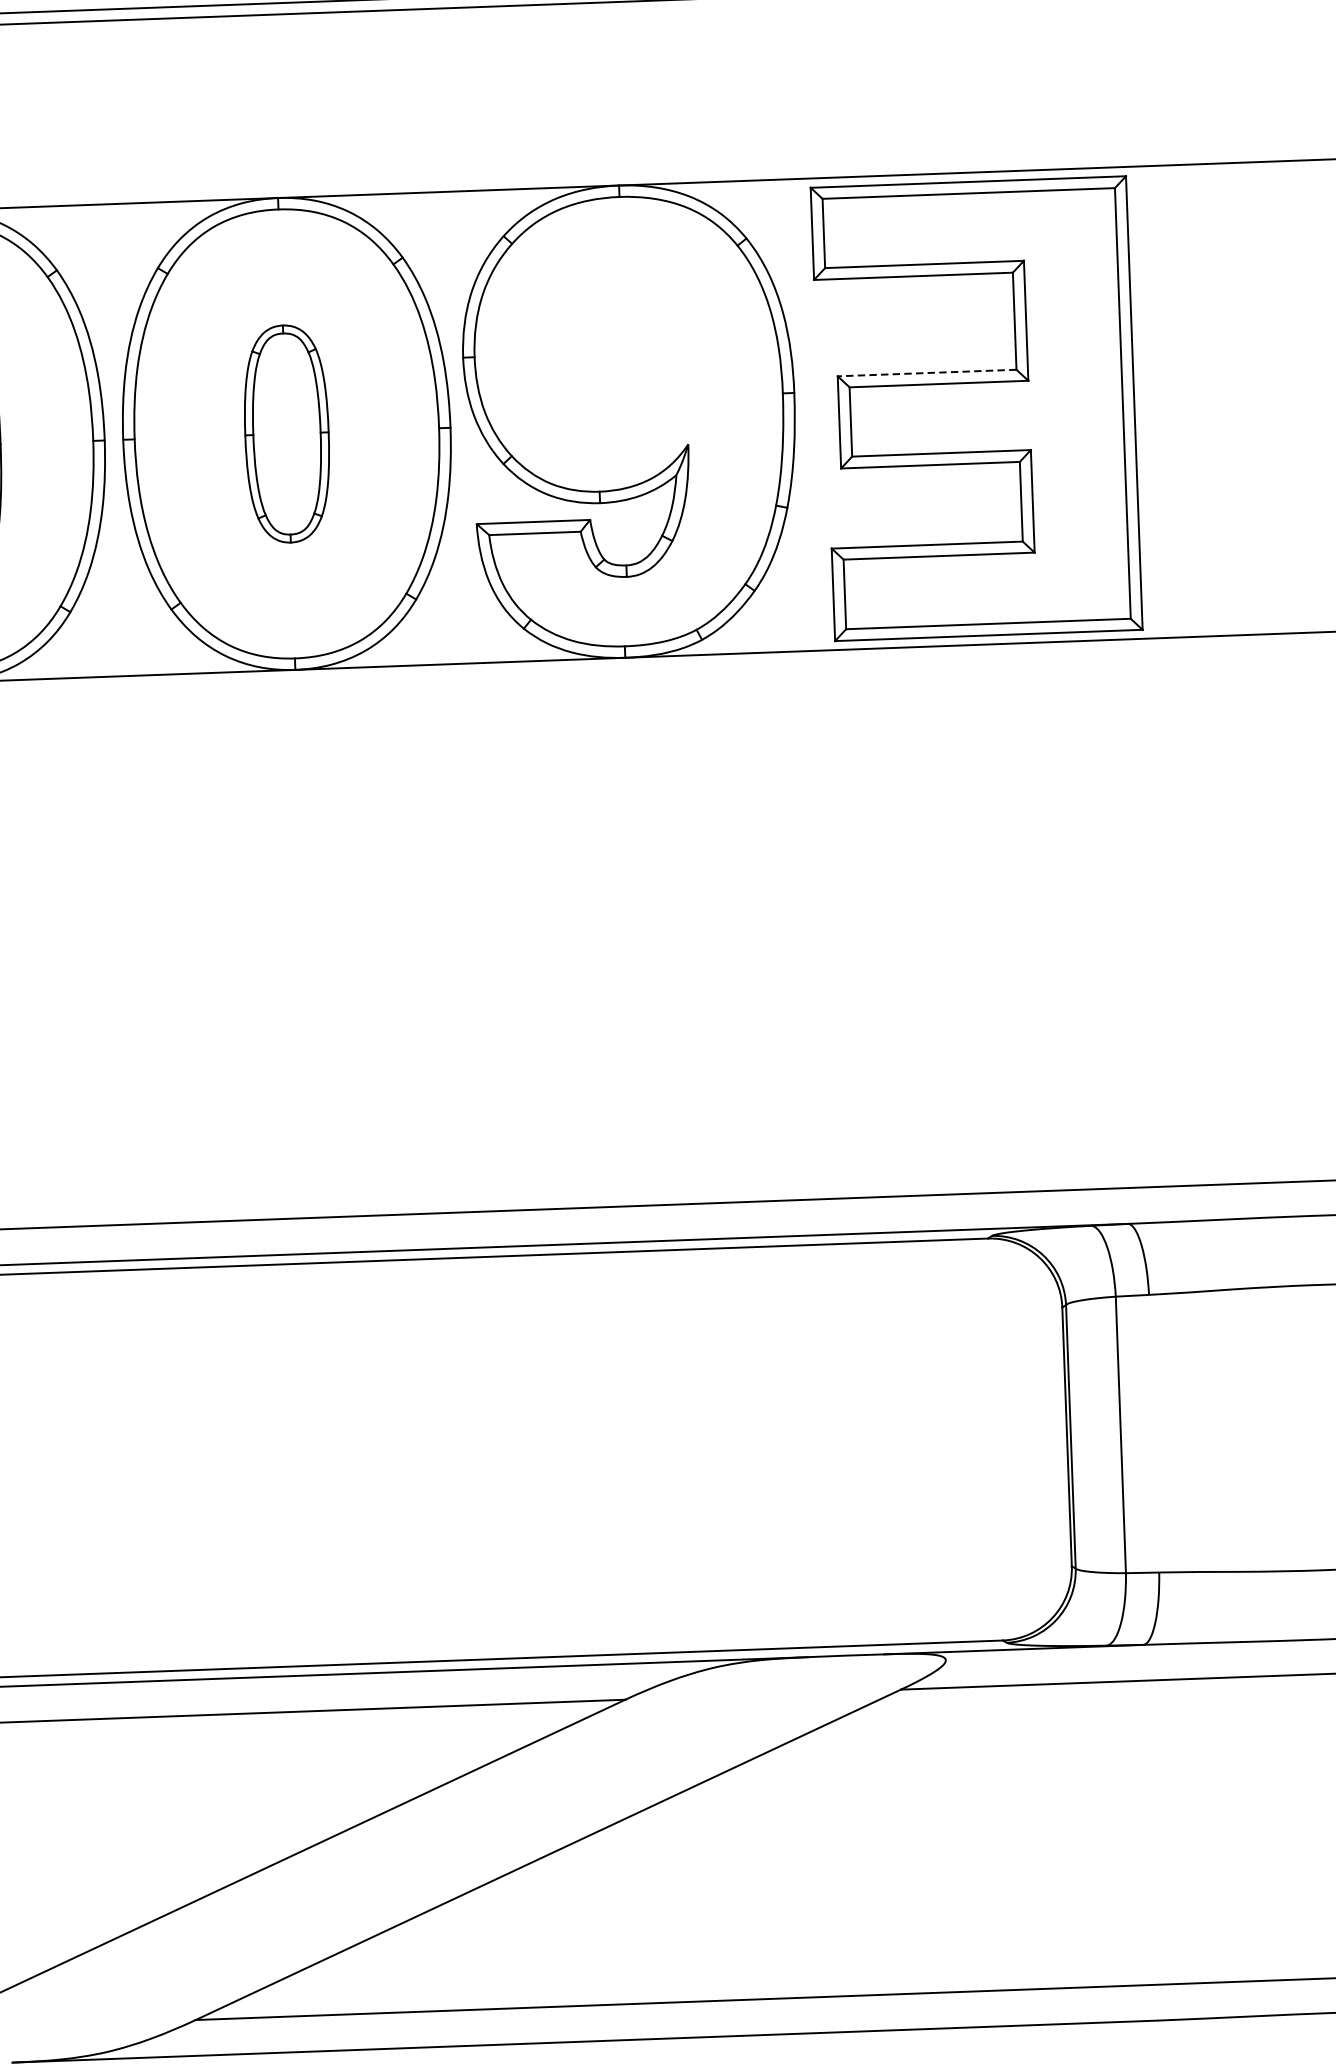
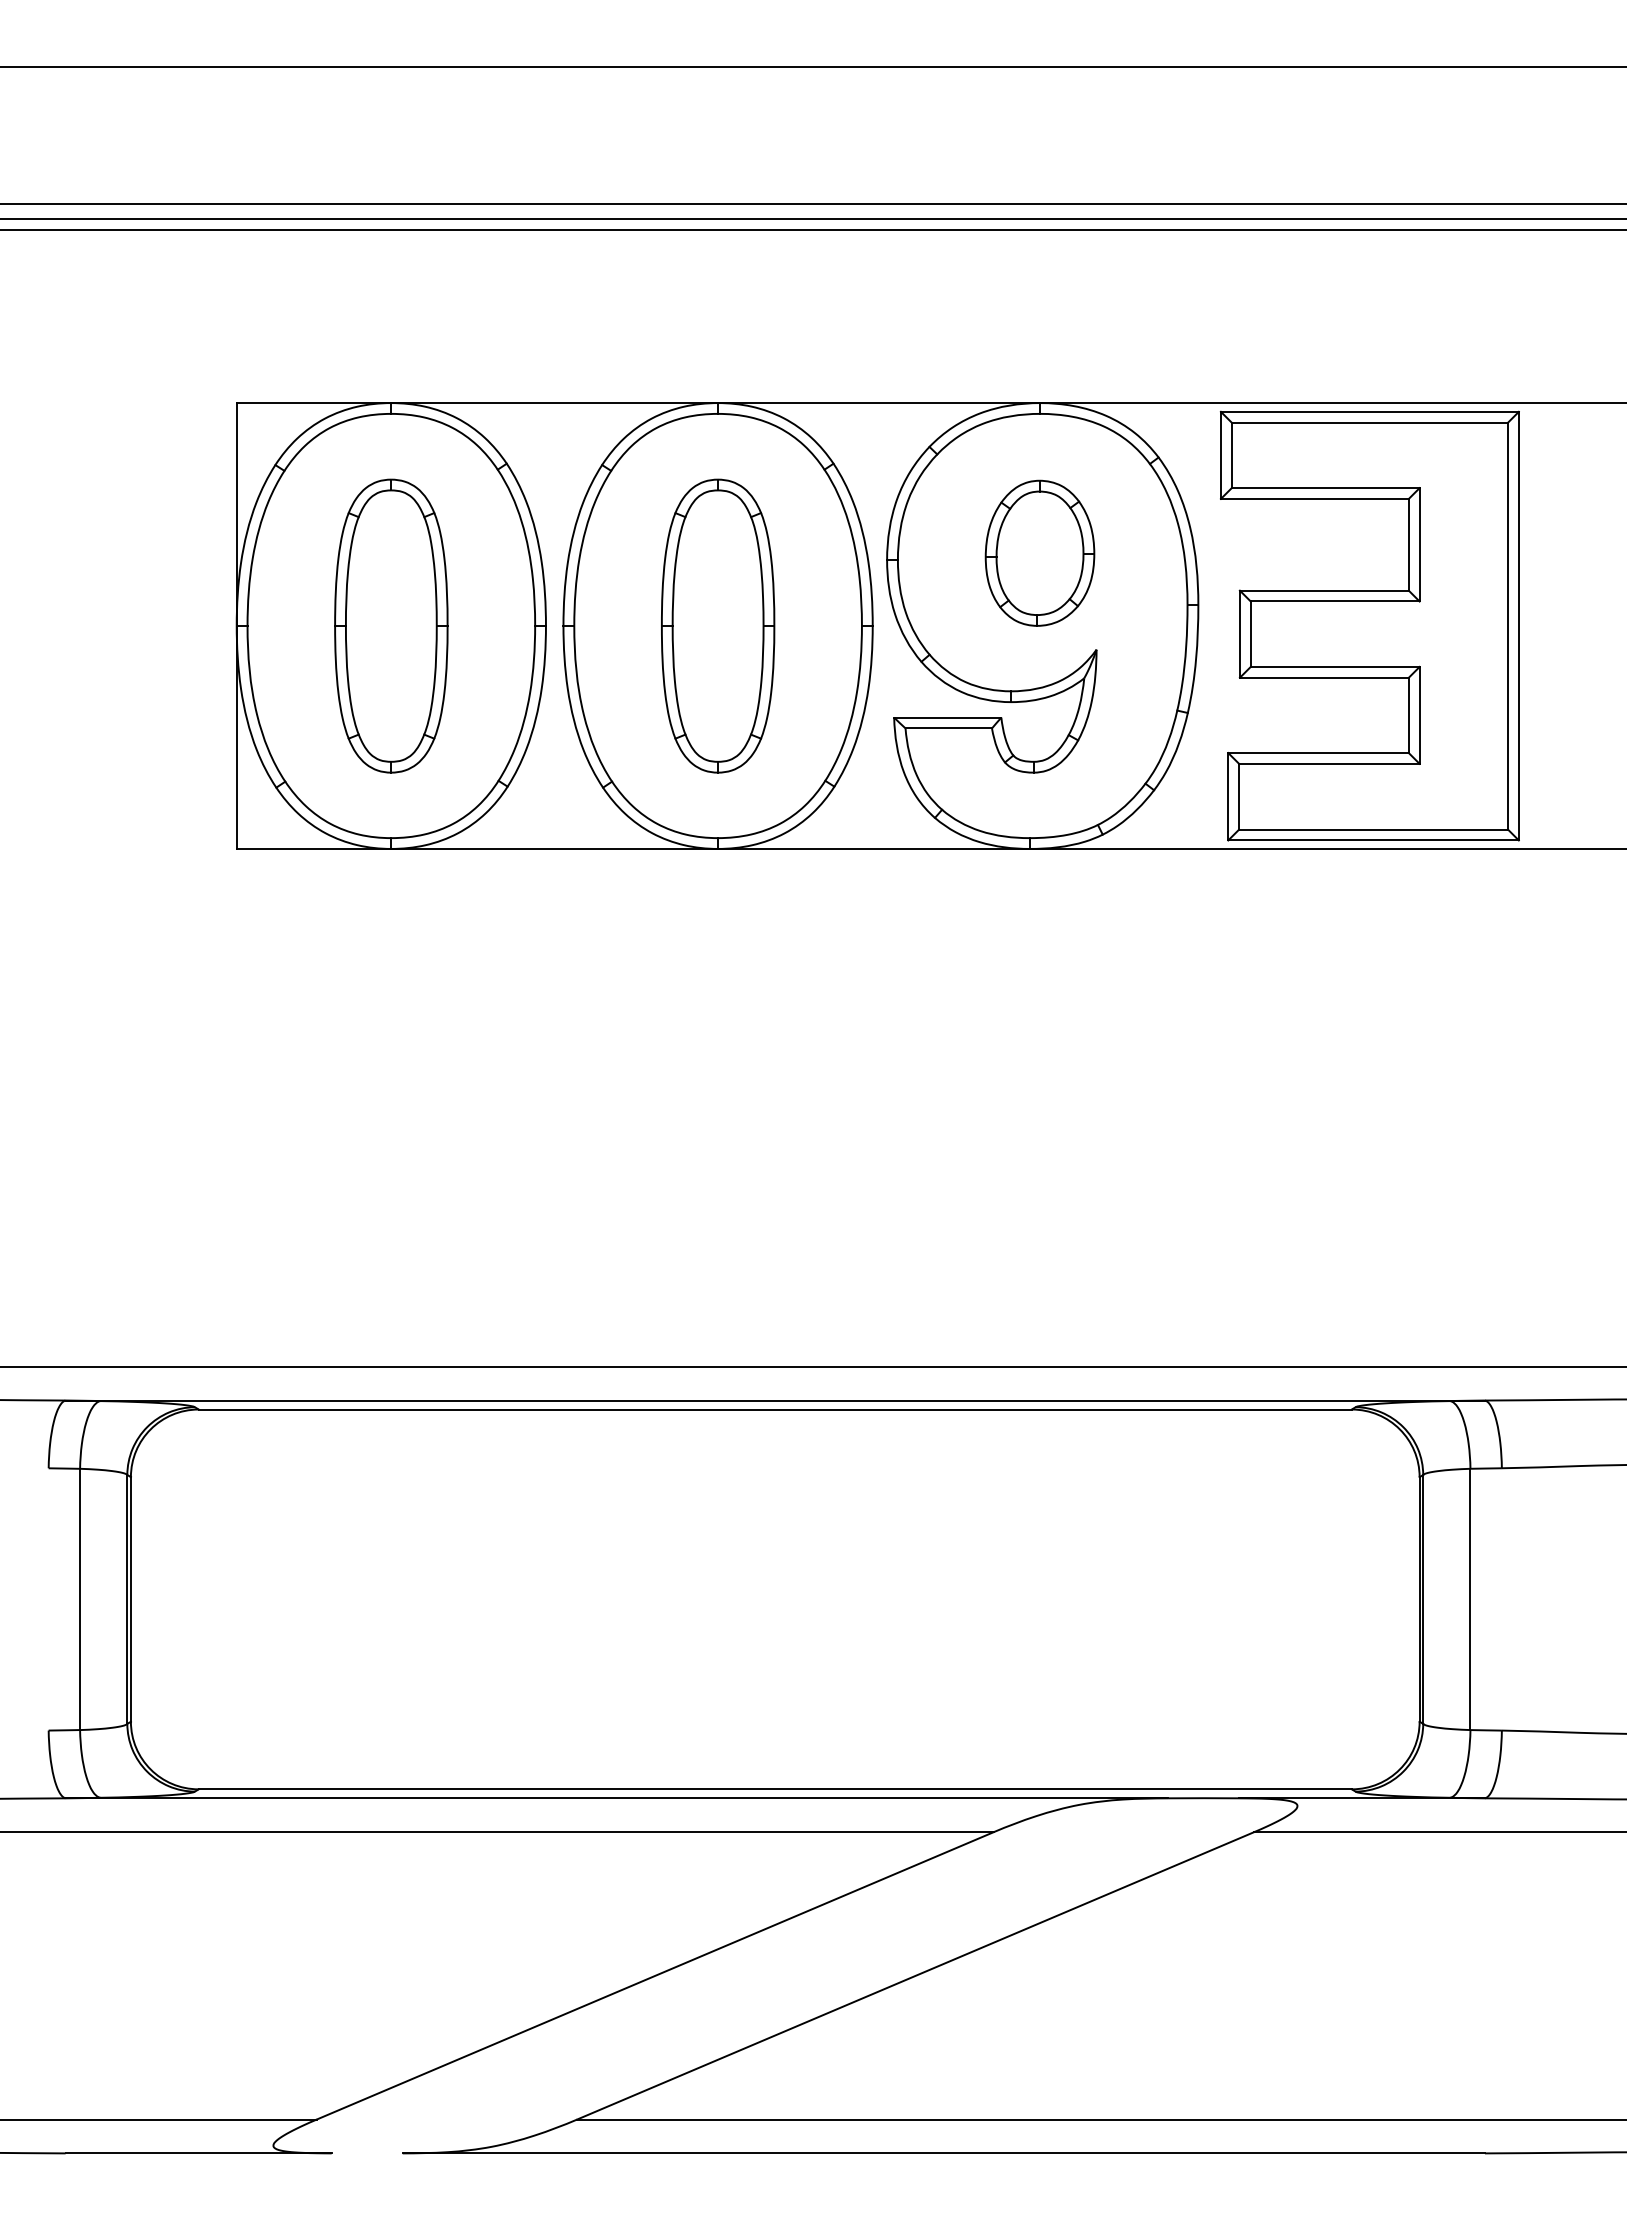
part: (624, 343) -> (1039, 552), added
line: (926, 372) -> (1323, 590), dashed -> solid
part: (287, 433) -> (718, 625), size x1.43

